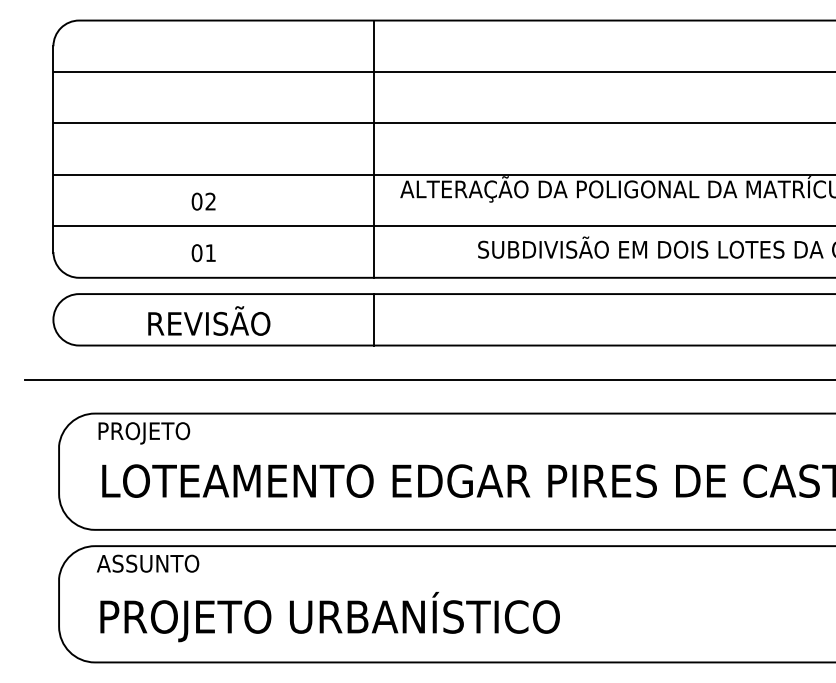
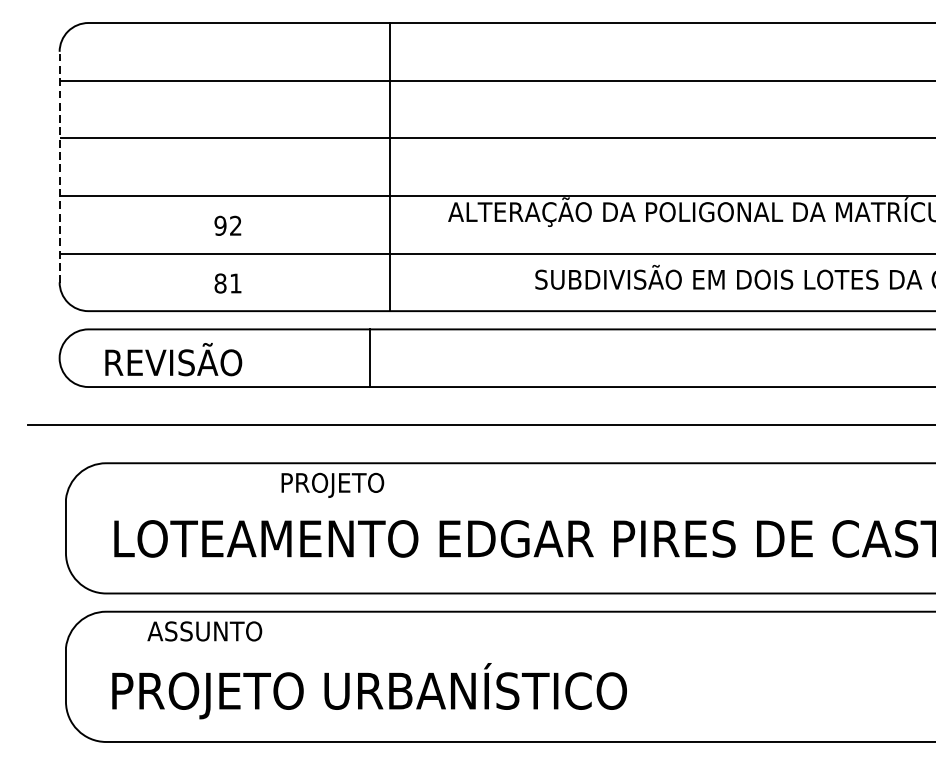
line: (373, 148) -> (390, 166), moved
line: (53, 149) -> (59, 167), solid -> dashed
text: (196, 201) -> (219, 225), 02 -> 92
text: (196, 252) -> (219, 282), 01 -> 81
line: (373, 319) -> (369, 357), moved
text: (209, 320) -> (173, 358), moved
text: (144, 433) -> (333, 485), moved
text: (147, 563) -> (204, 631), moved

